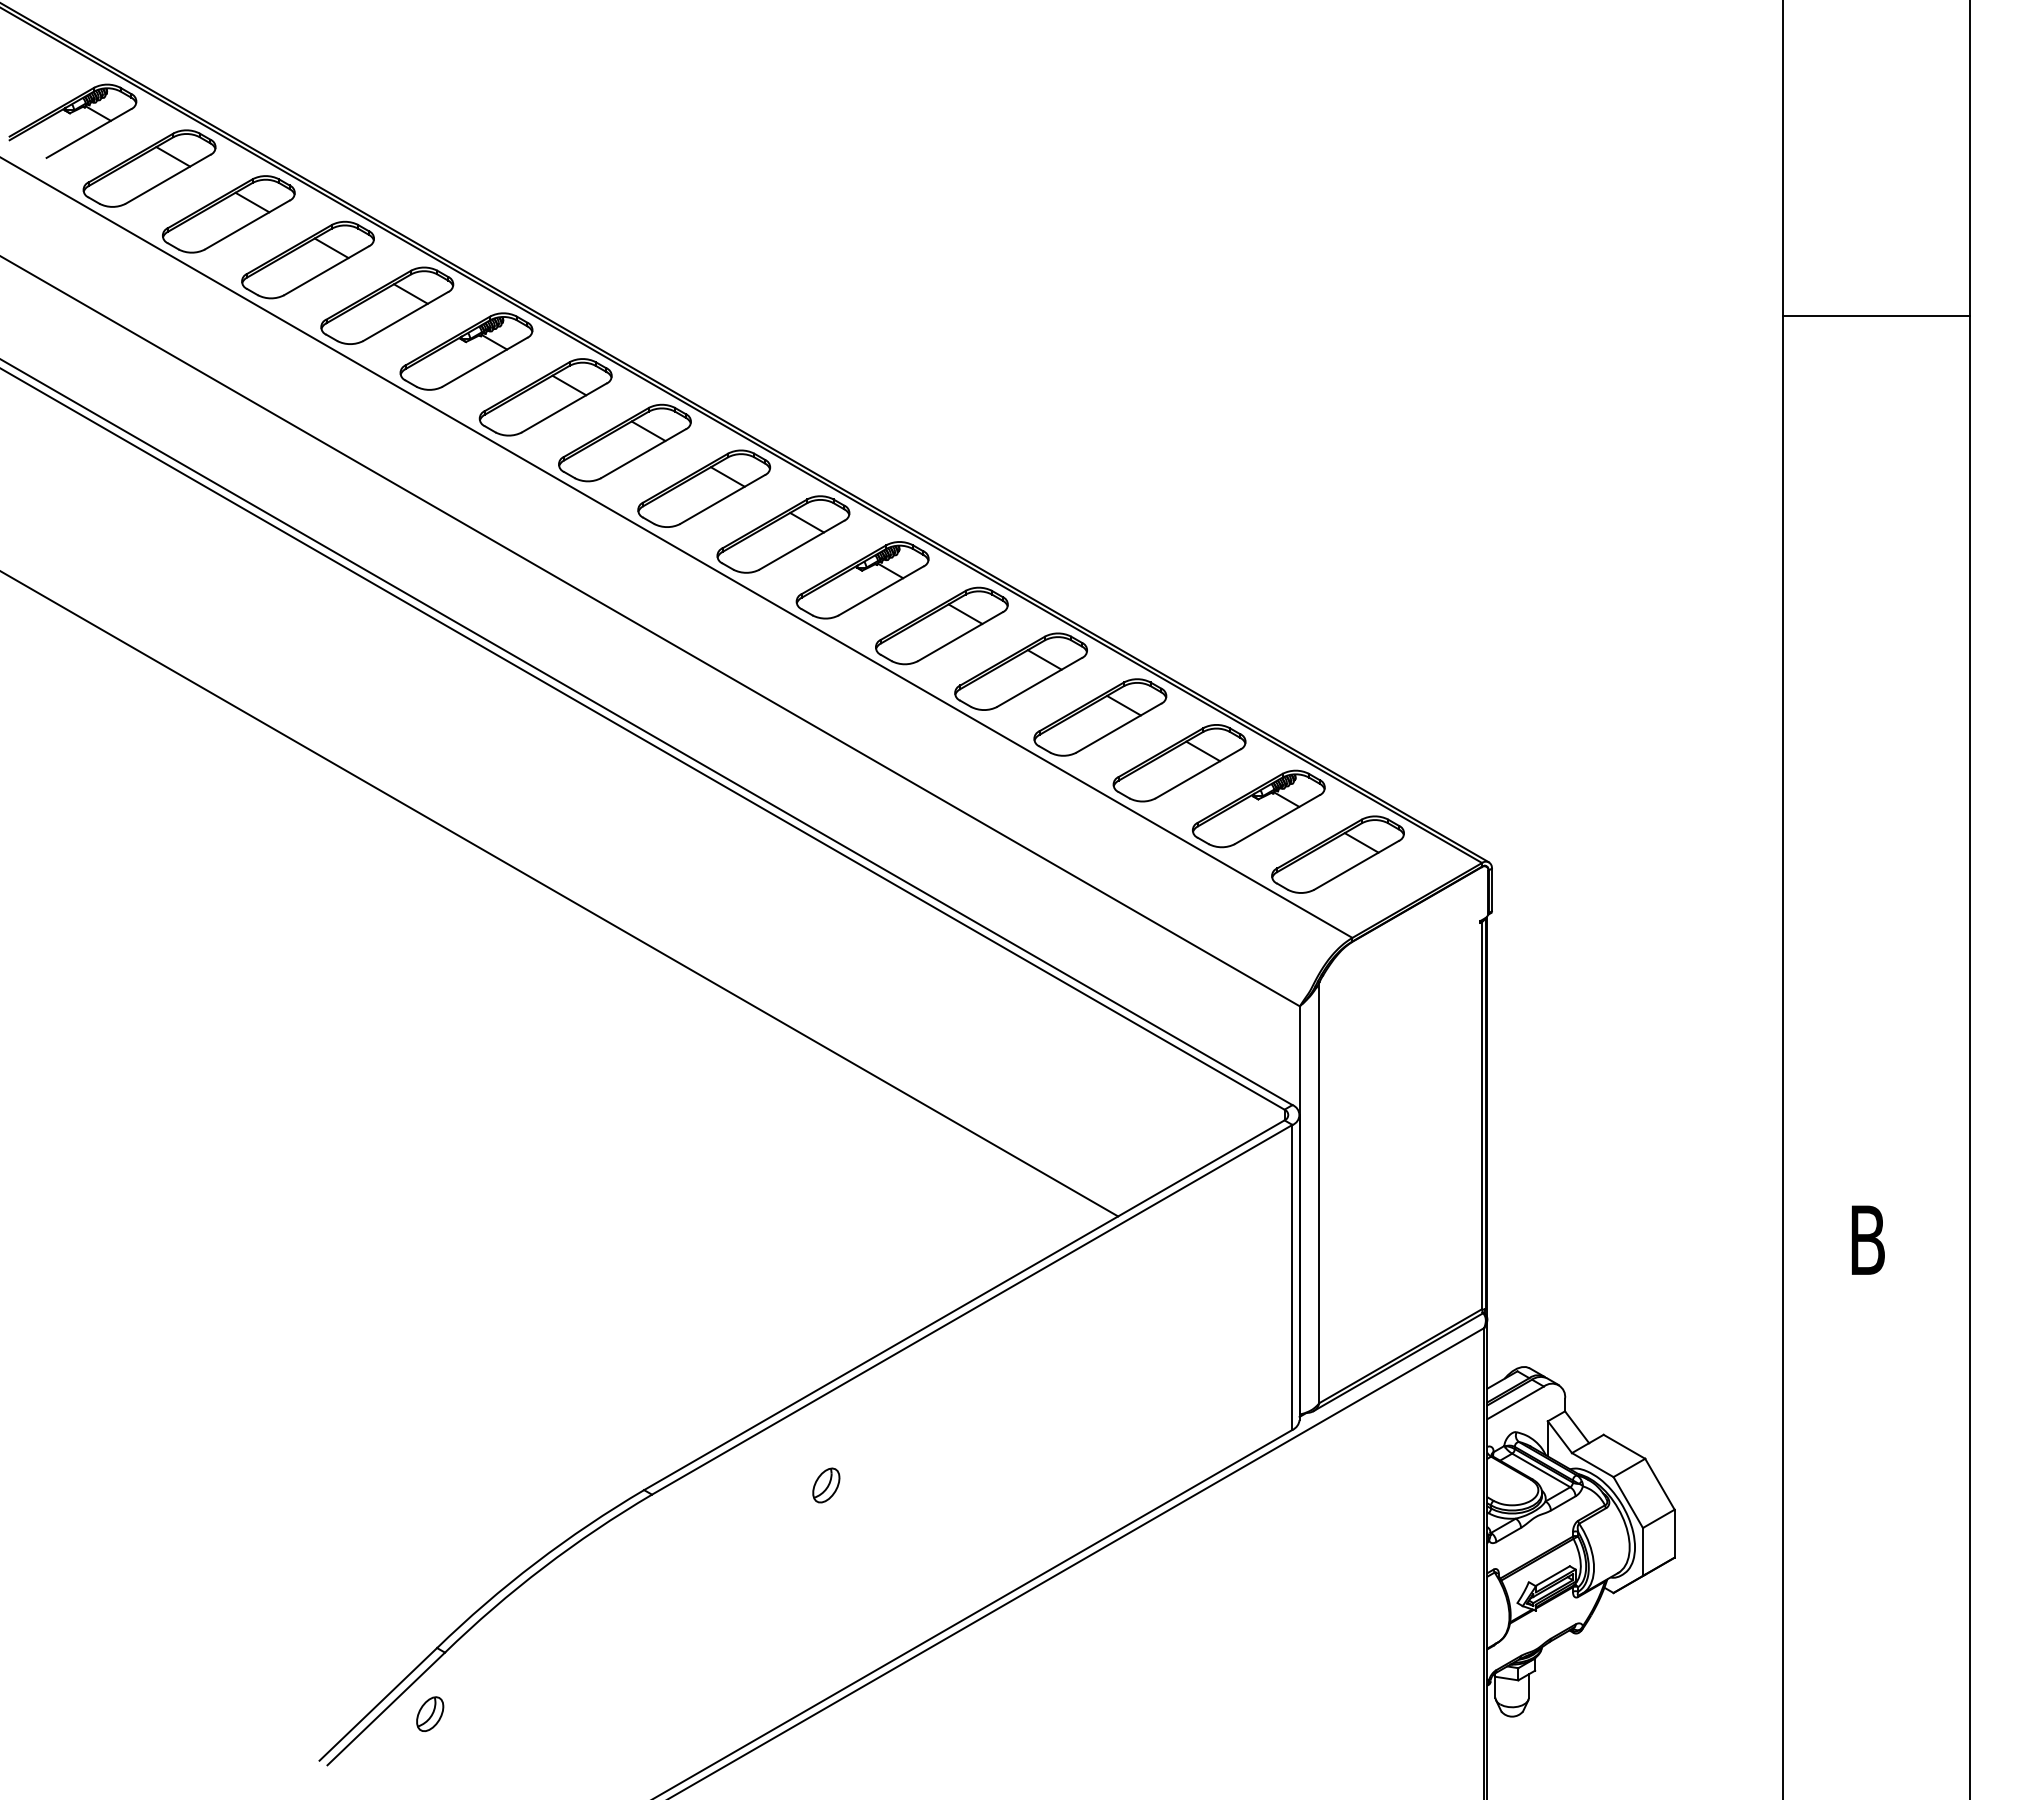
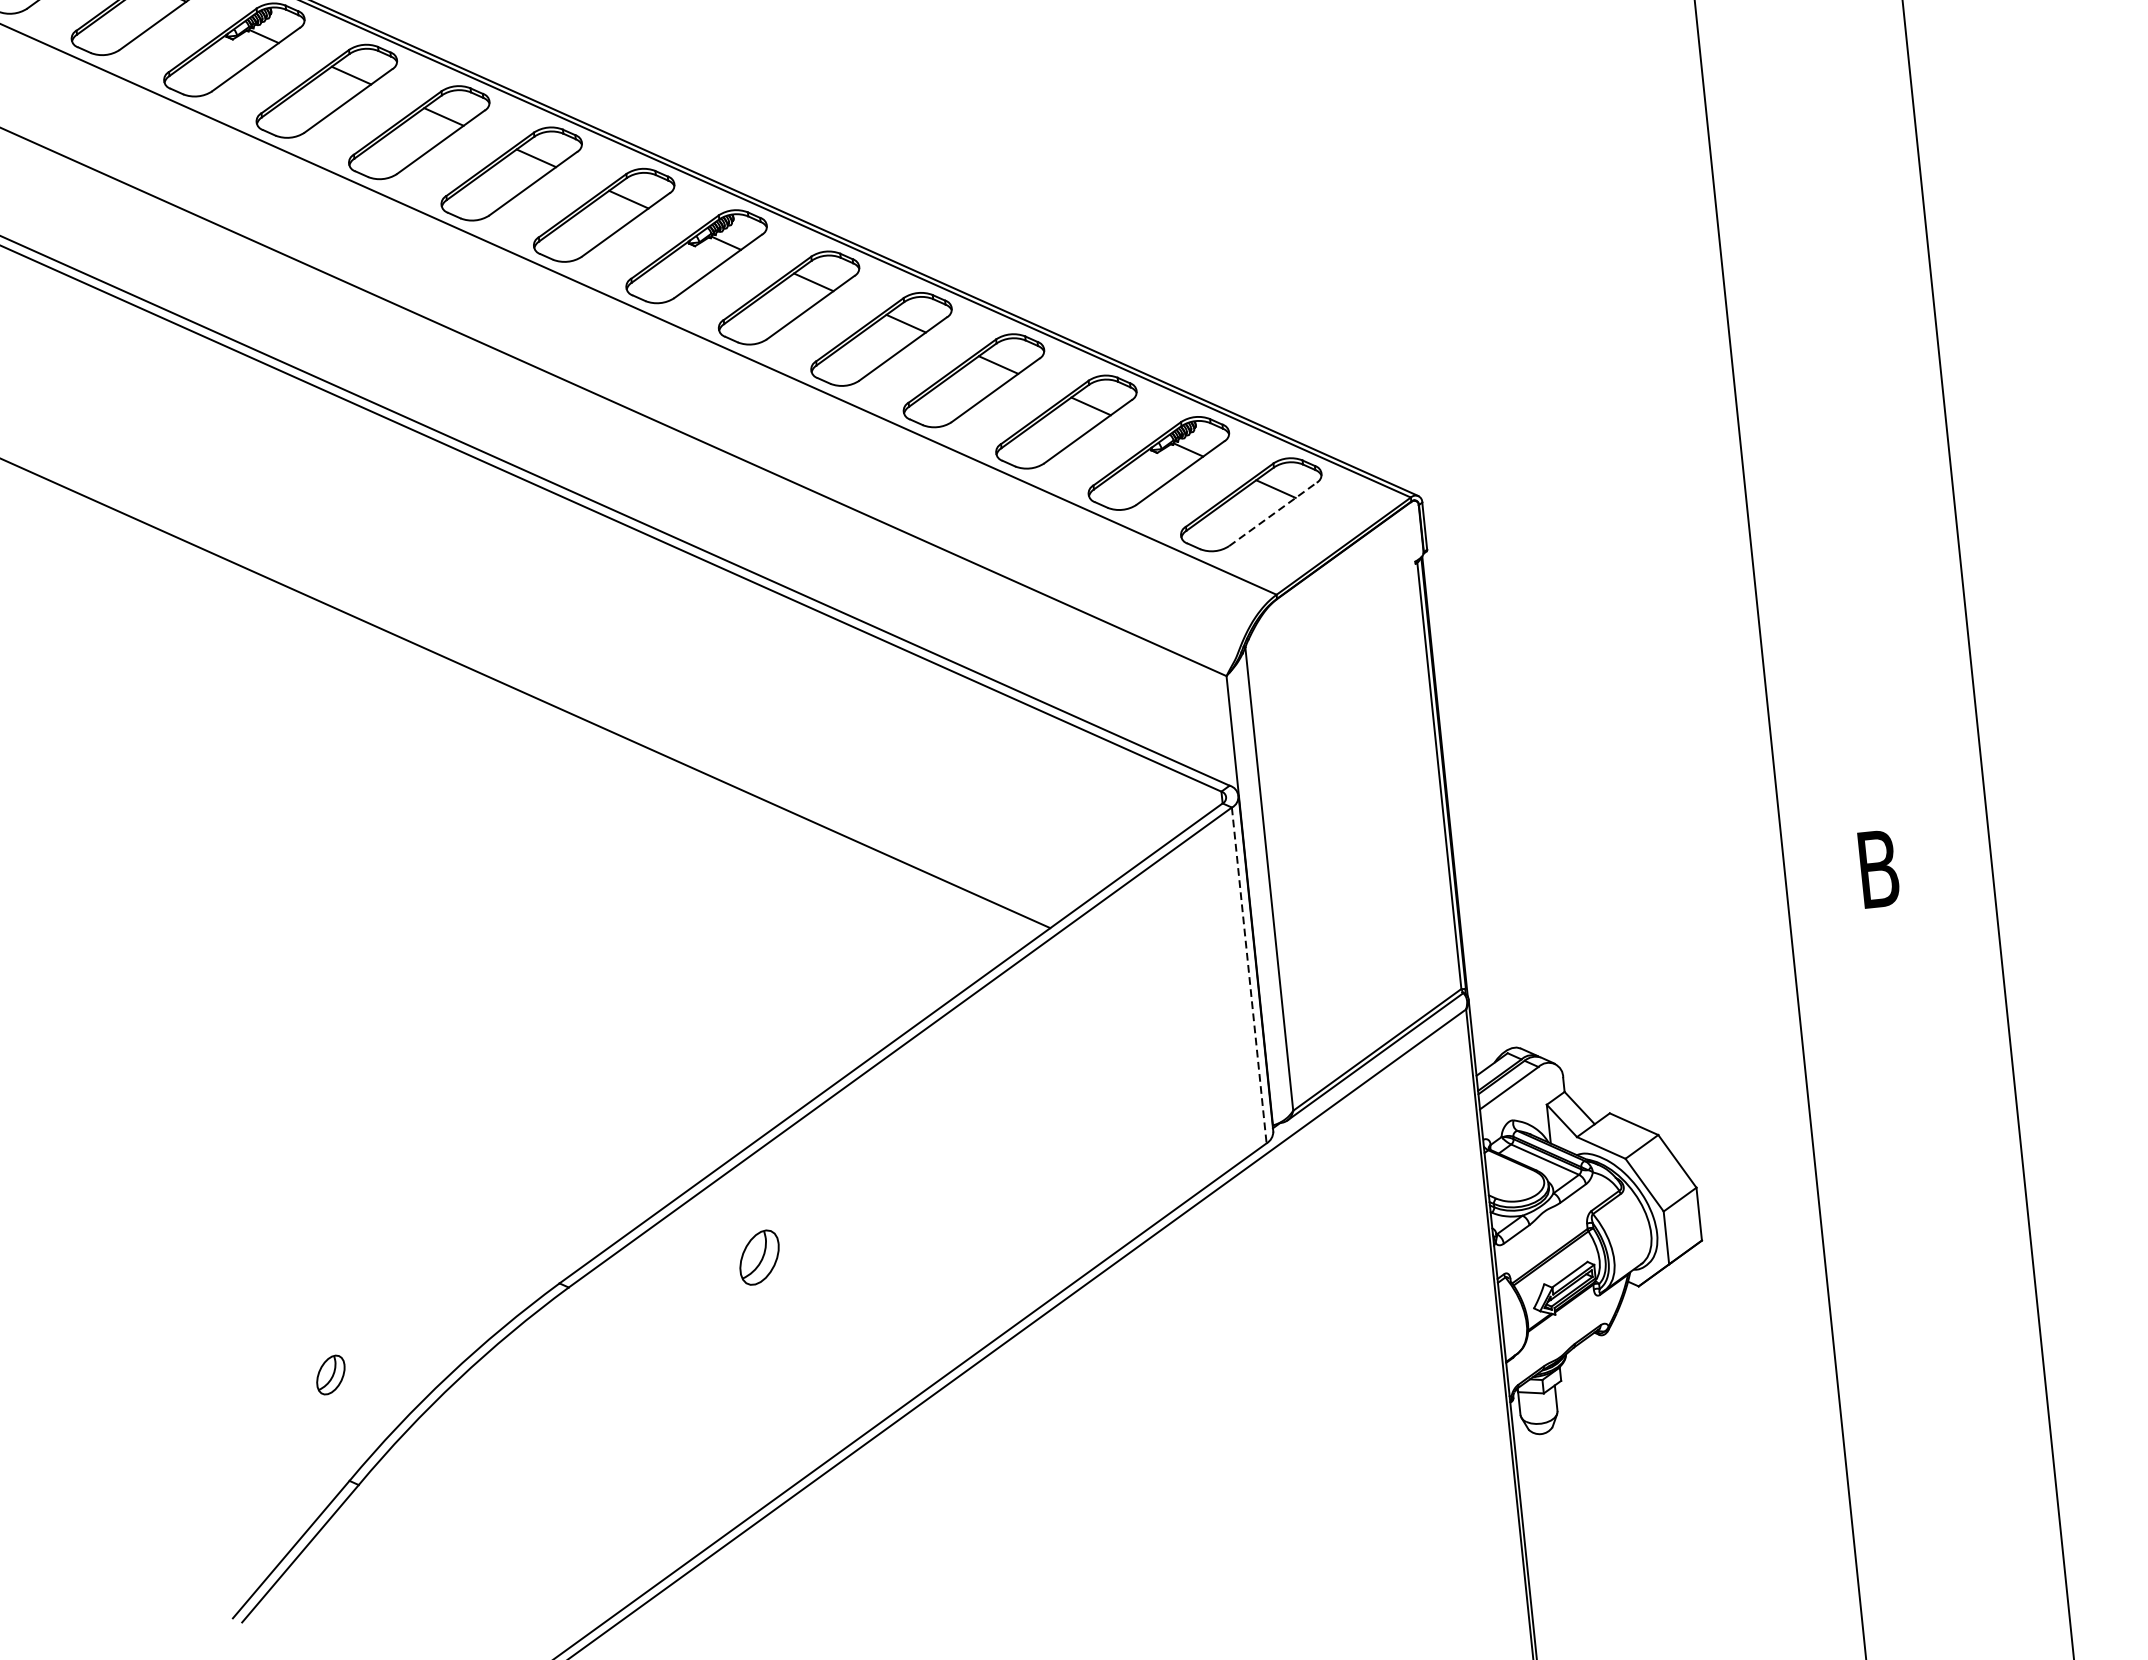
line: (1356, 865) -> (1272, 514), solid -> dashed
line: (1292, 1277) -> (1249, 975), solid -> dashed
part: (826, 1485) -> (759, 1257), size x1.4
part: (430, 1713) -> (331, 1374), moved

